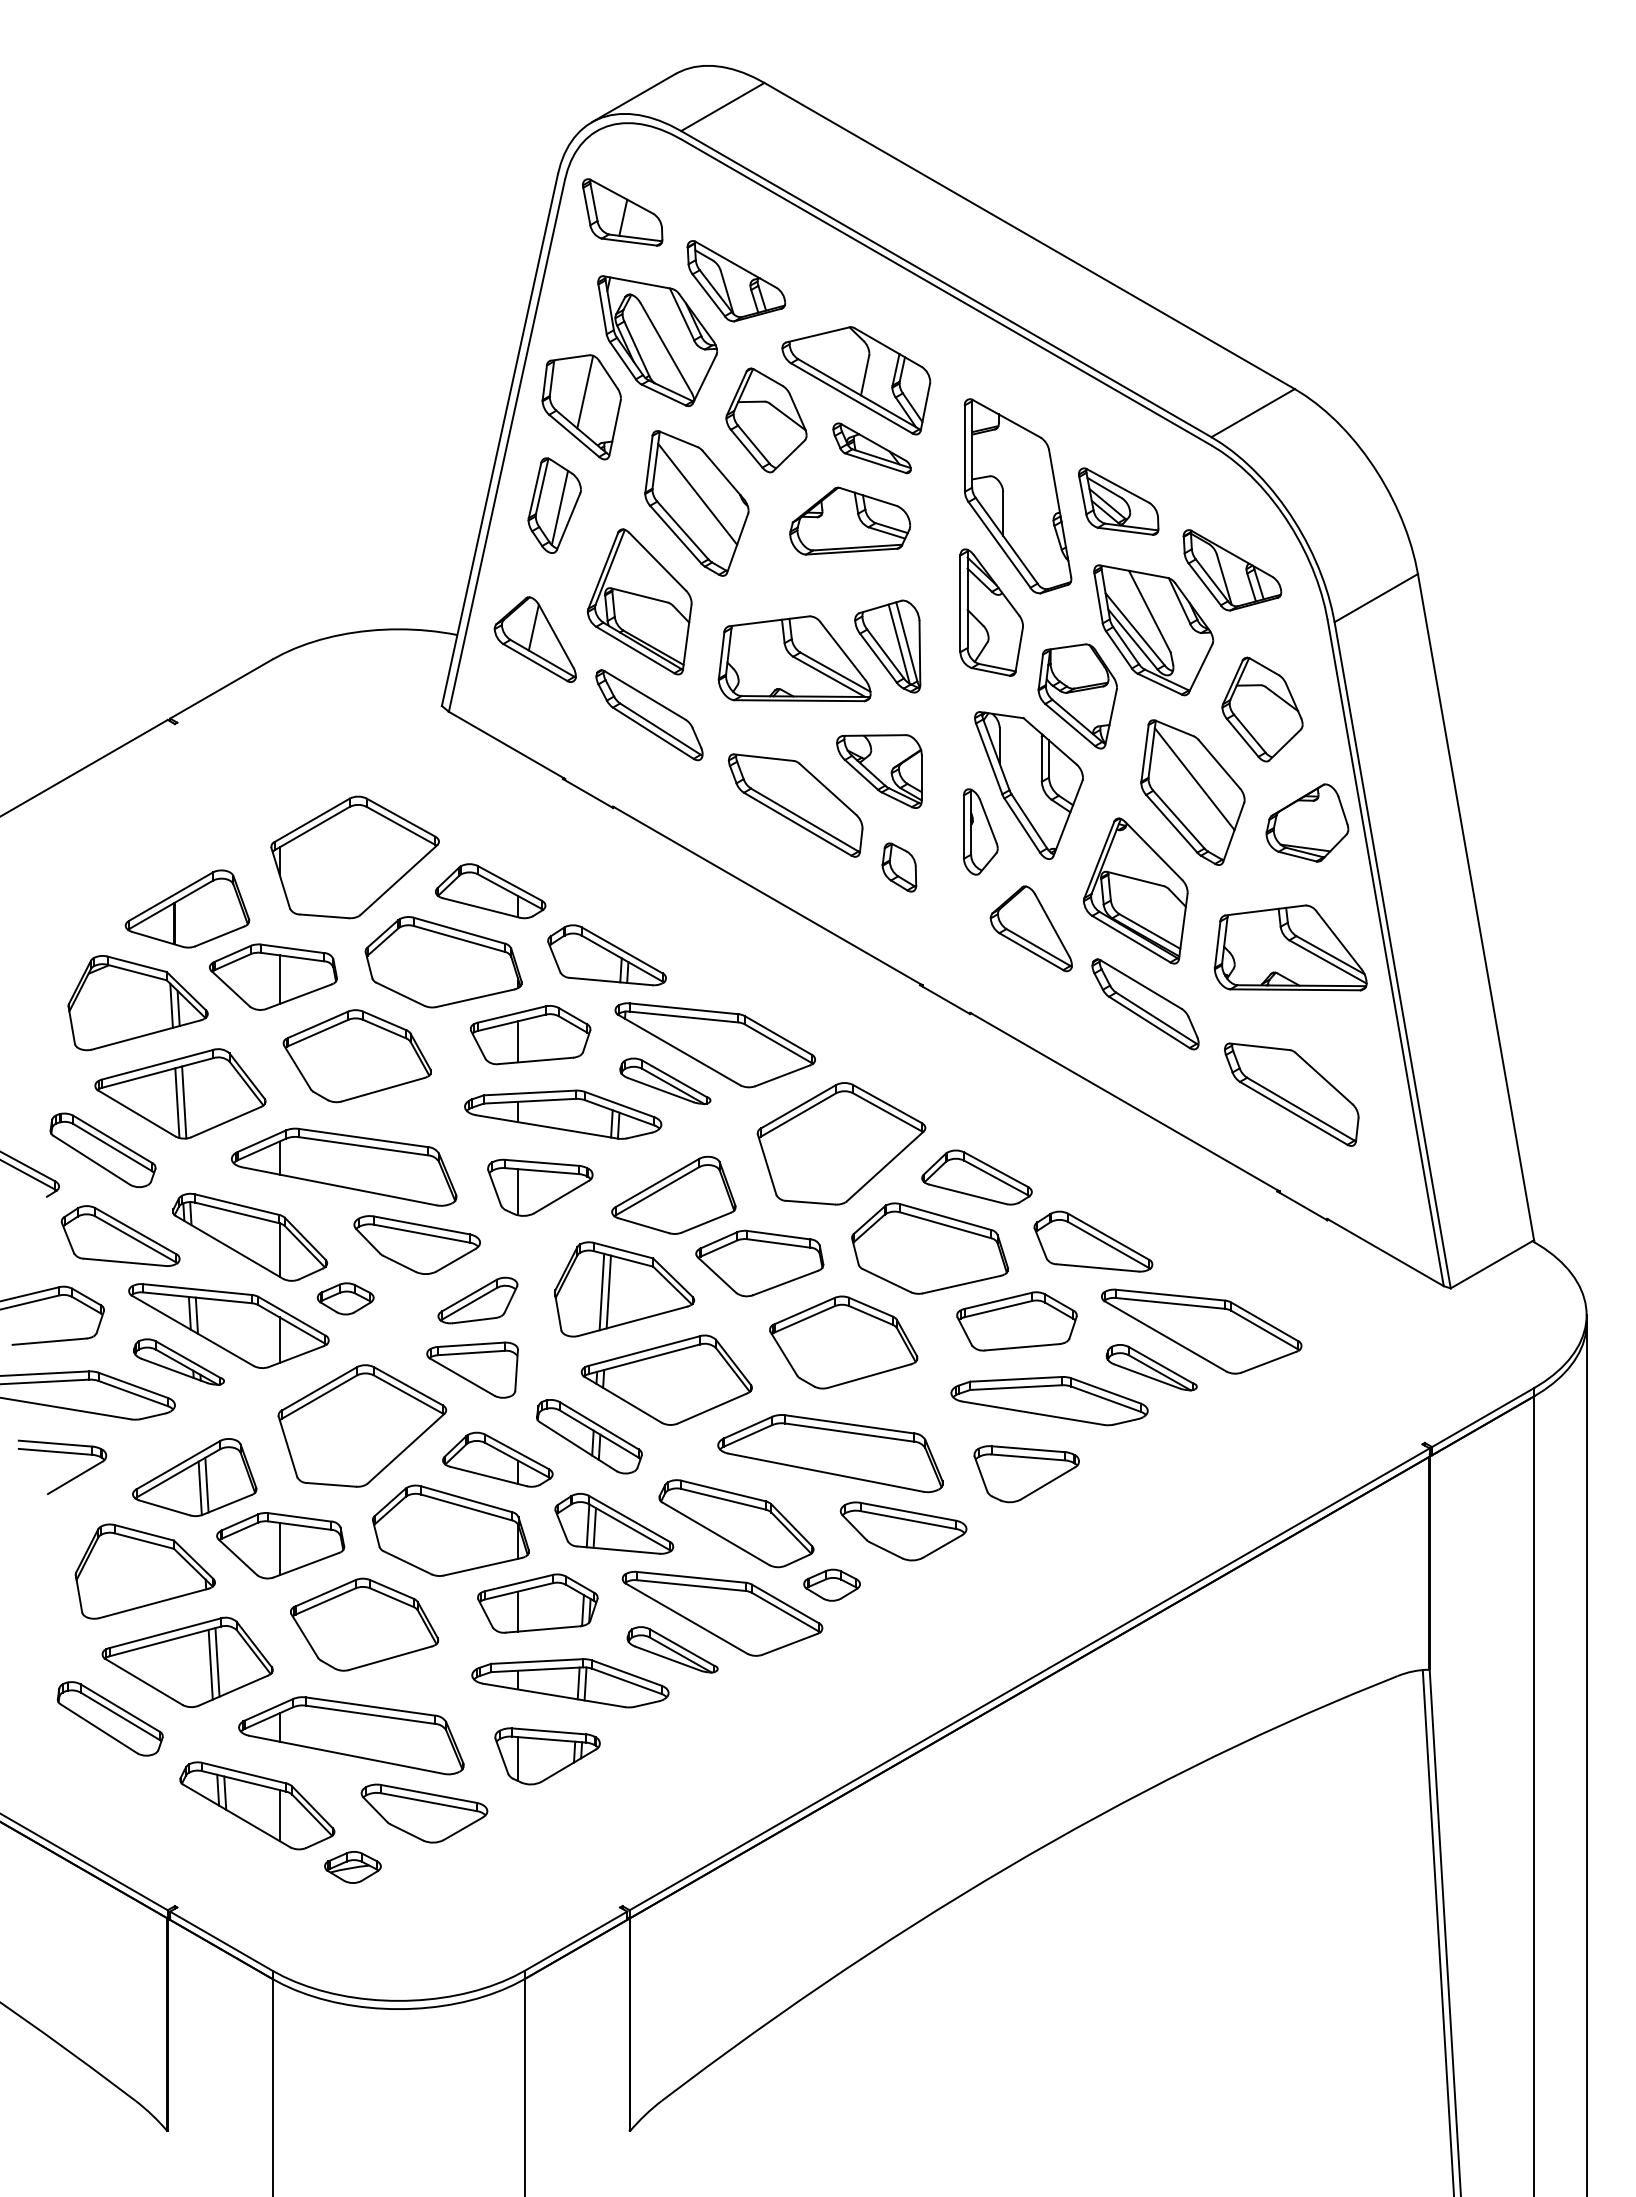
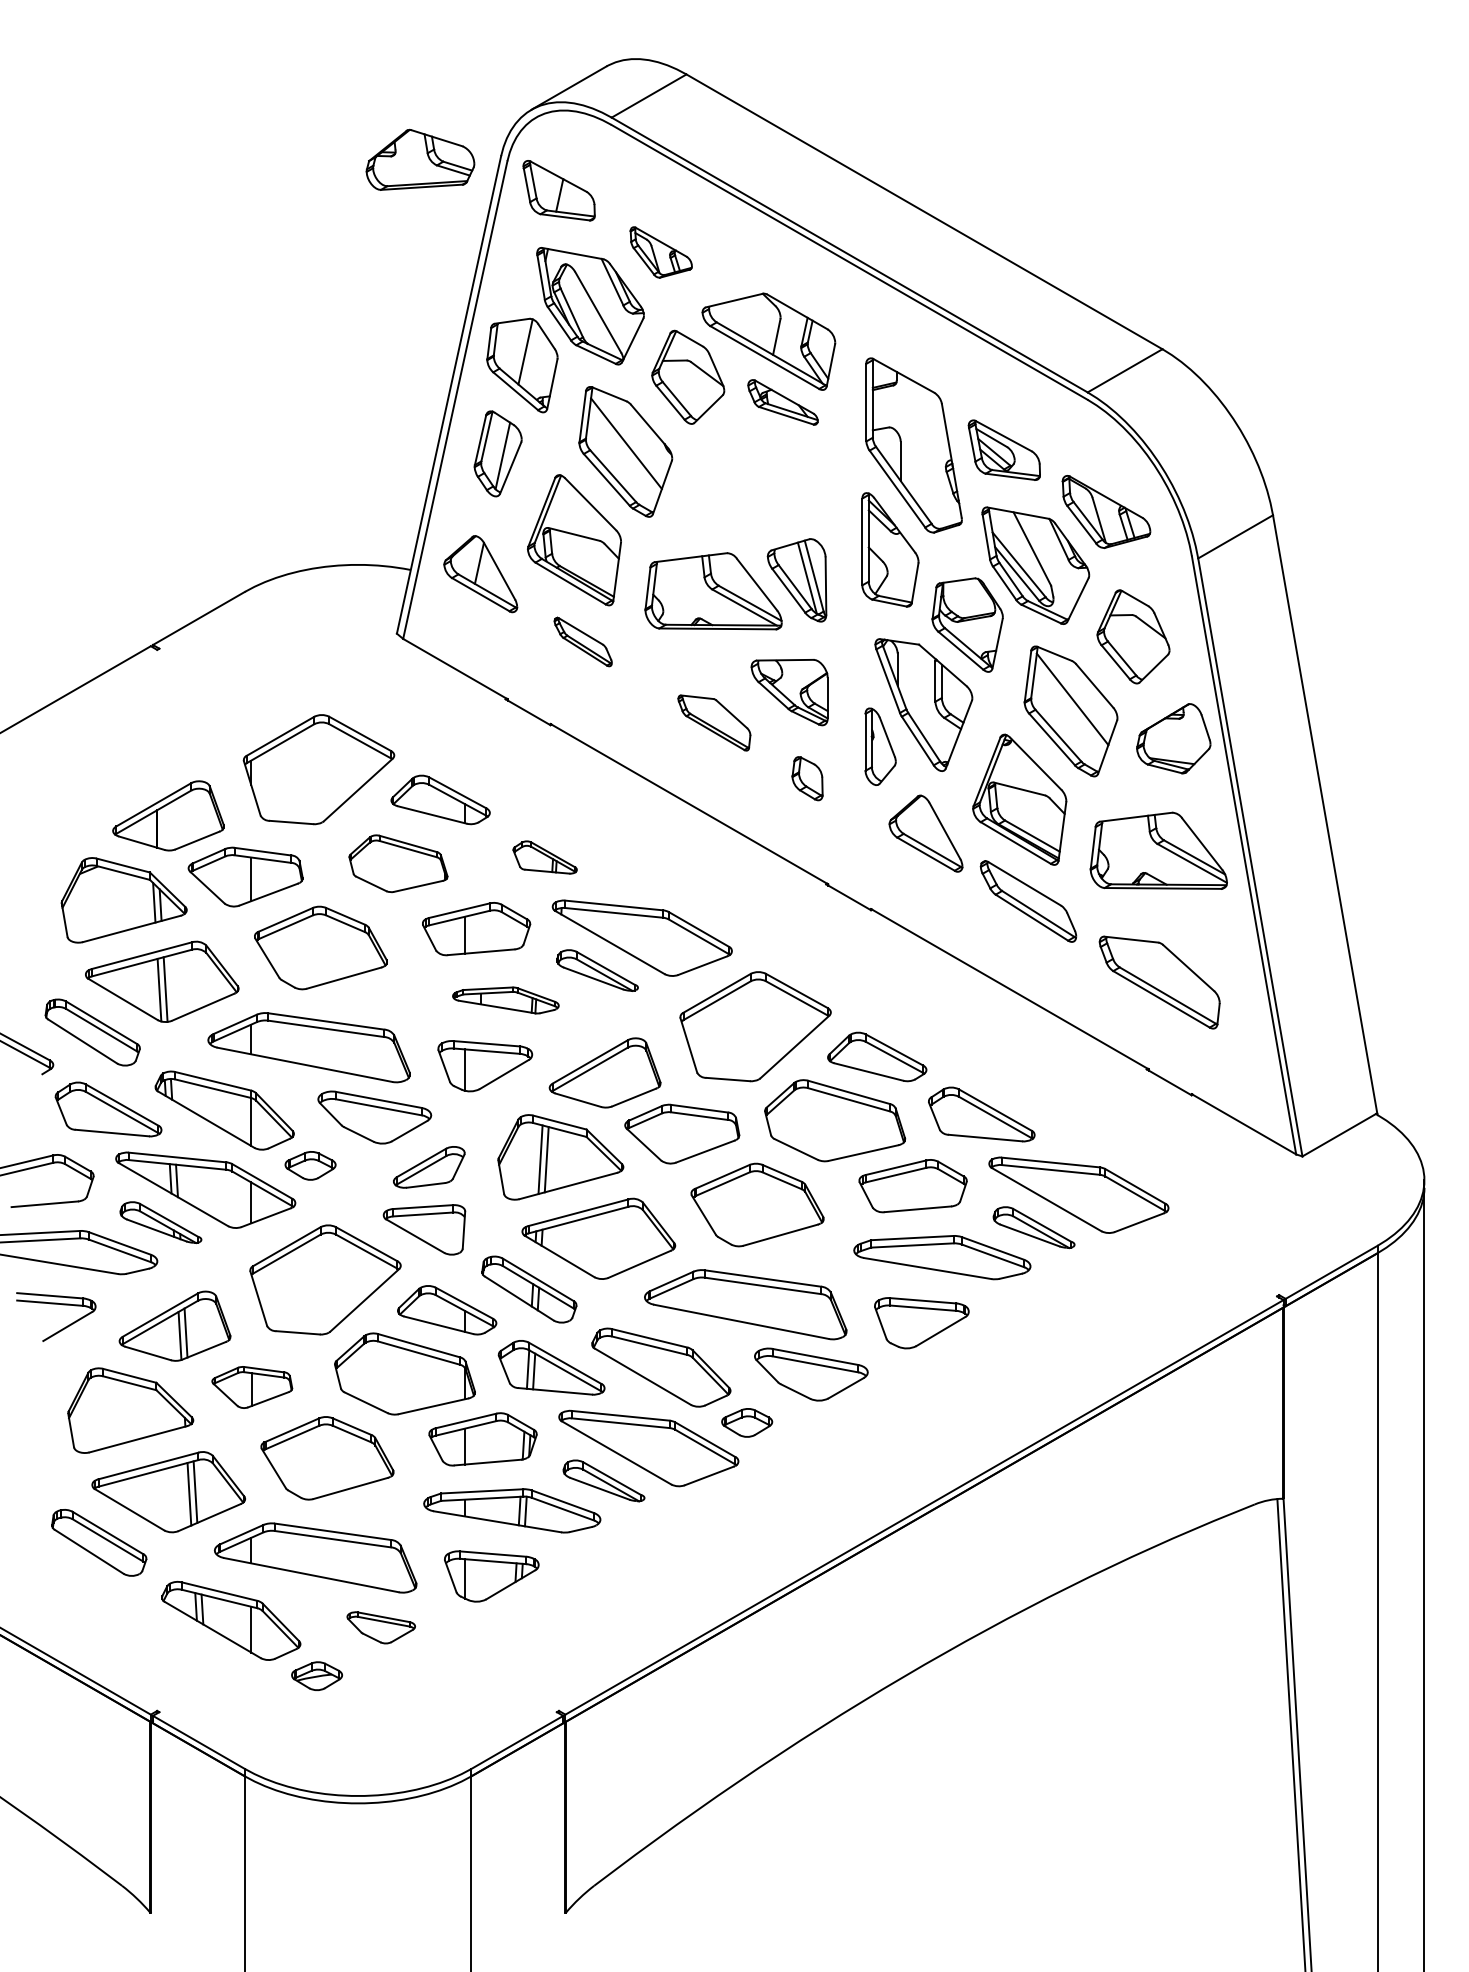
part: (736, 281) -> (661, 252), size x0.7
part: (850, 520) -> (420, 159), moved
part: (649, 715) -> (583, 642), size x0.6
part: (795, 805) -> (714, 723), size x0.6
part: (606, 955) -> (544, 857), size x0.6
part: (443, 962) -> (398, 863), size x0.7
part: (563, 1114) -> (506, 1000), size x0.6
part: (280, 1545) -> (252, 1387), size x0.7
part: (424, 1813) -> (381, 1627), size x0.6

